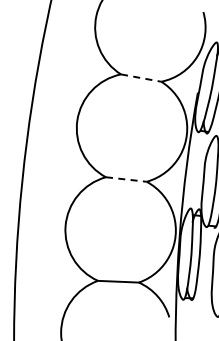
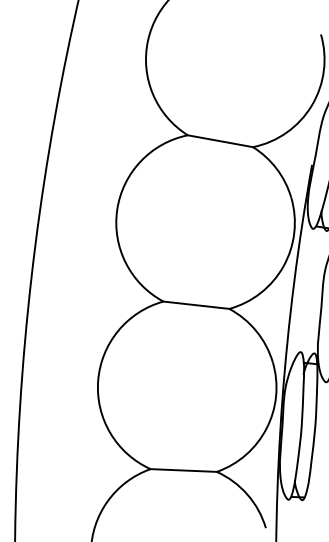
line: (141, 78) -> (220, 141), dashed -> solid
line: (126, 179) -> (196, 305), dashed -> solid

